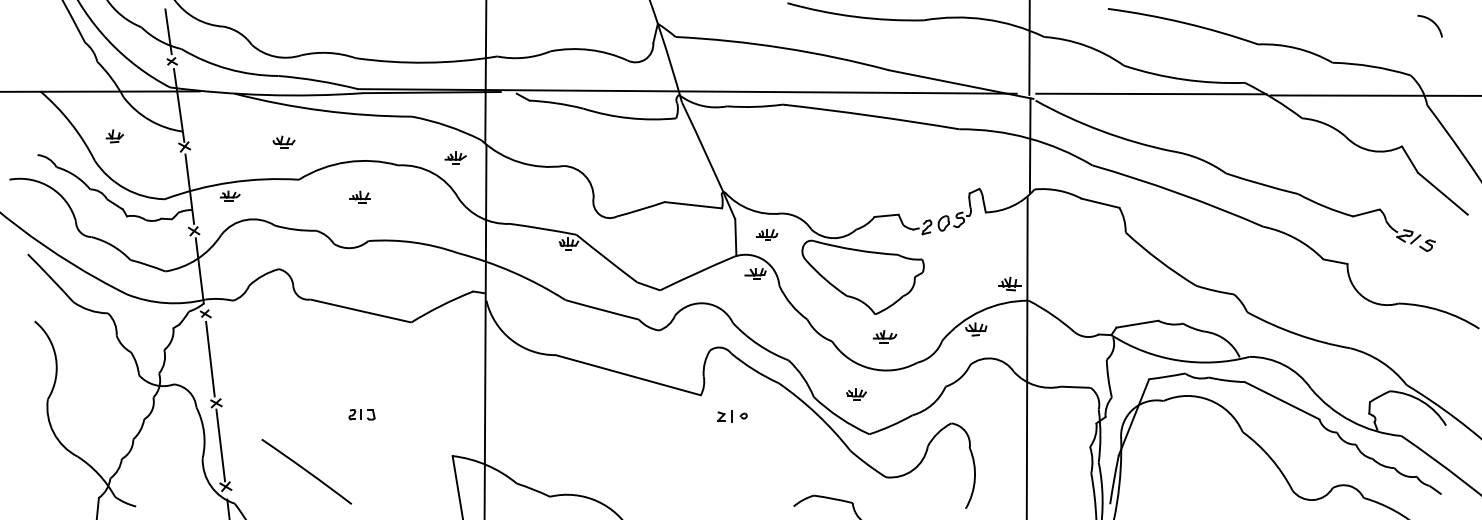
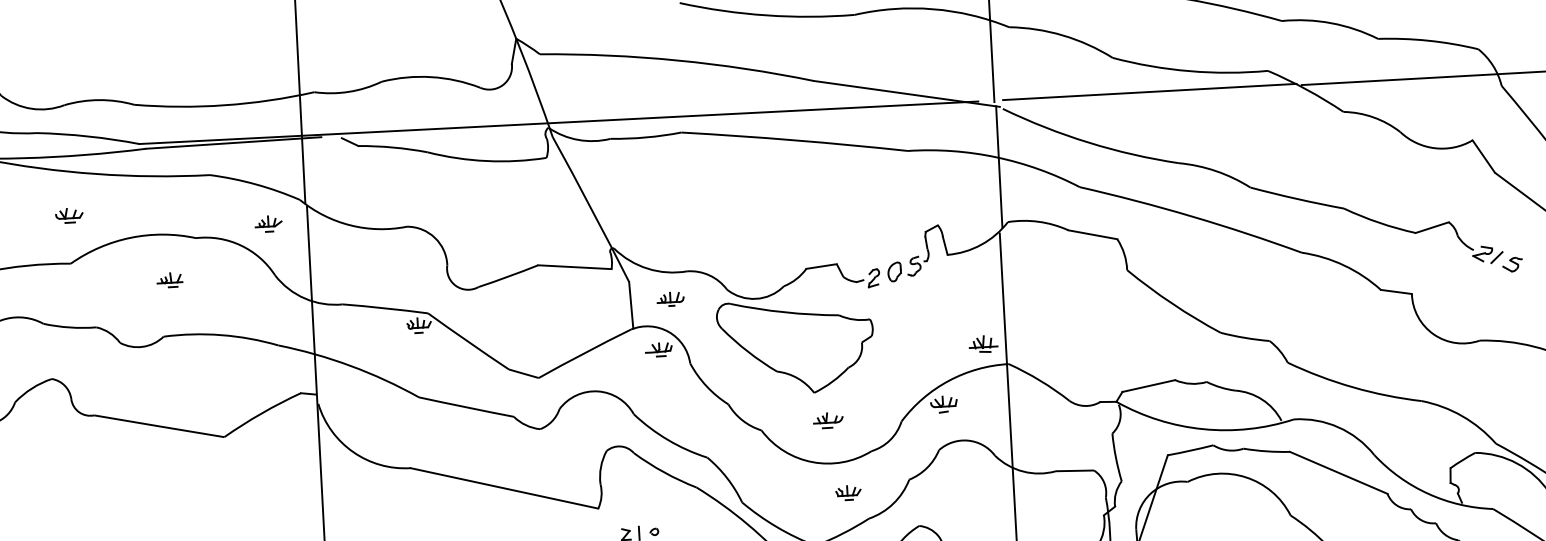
part: (283, 141) -> (68, 214), moved
part: (359, 196) -> (169, 279), moved
part: (856, 394) -> (848, 493), moved

